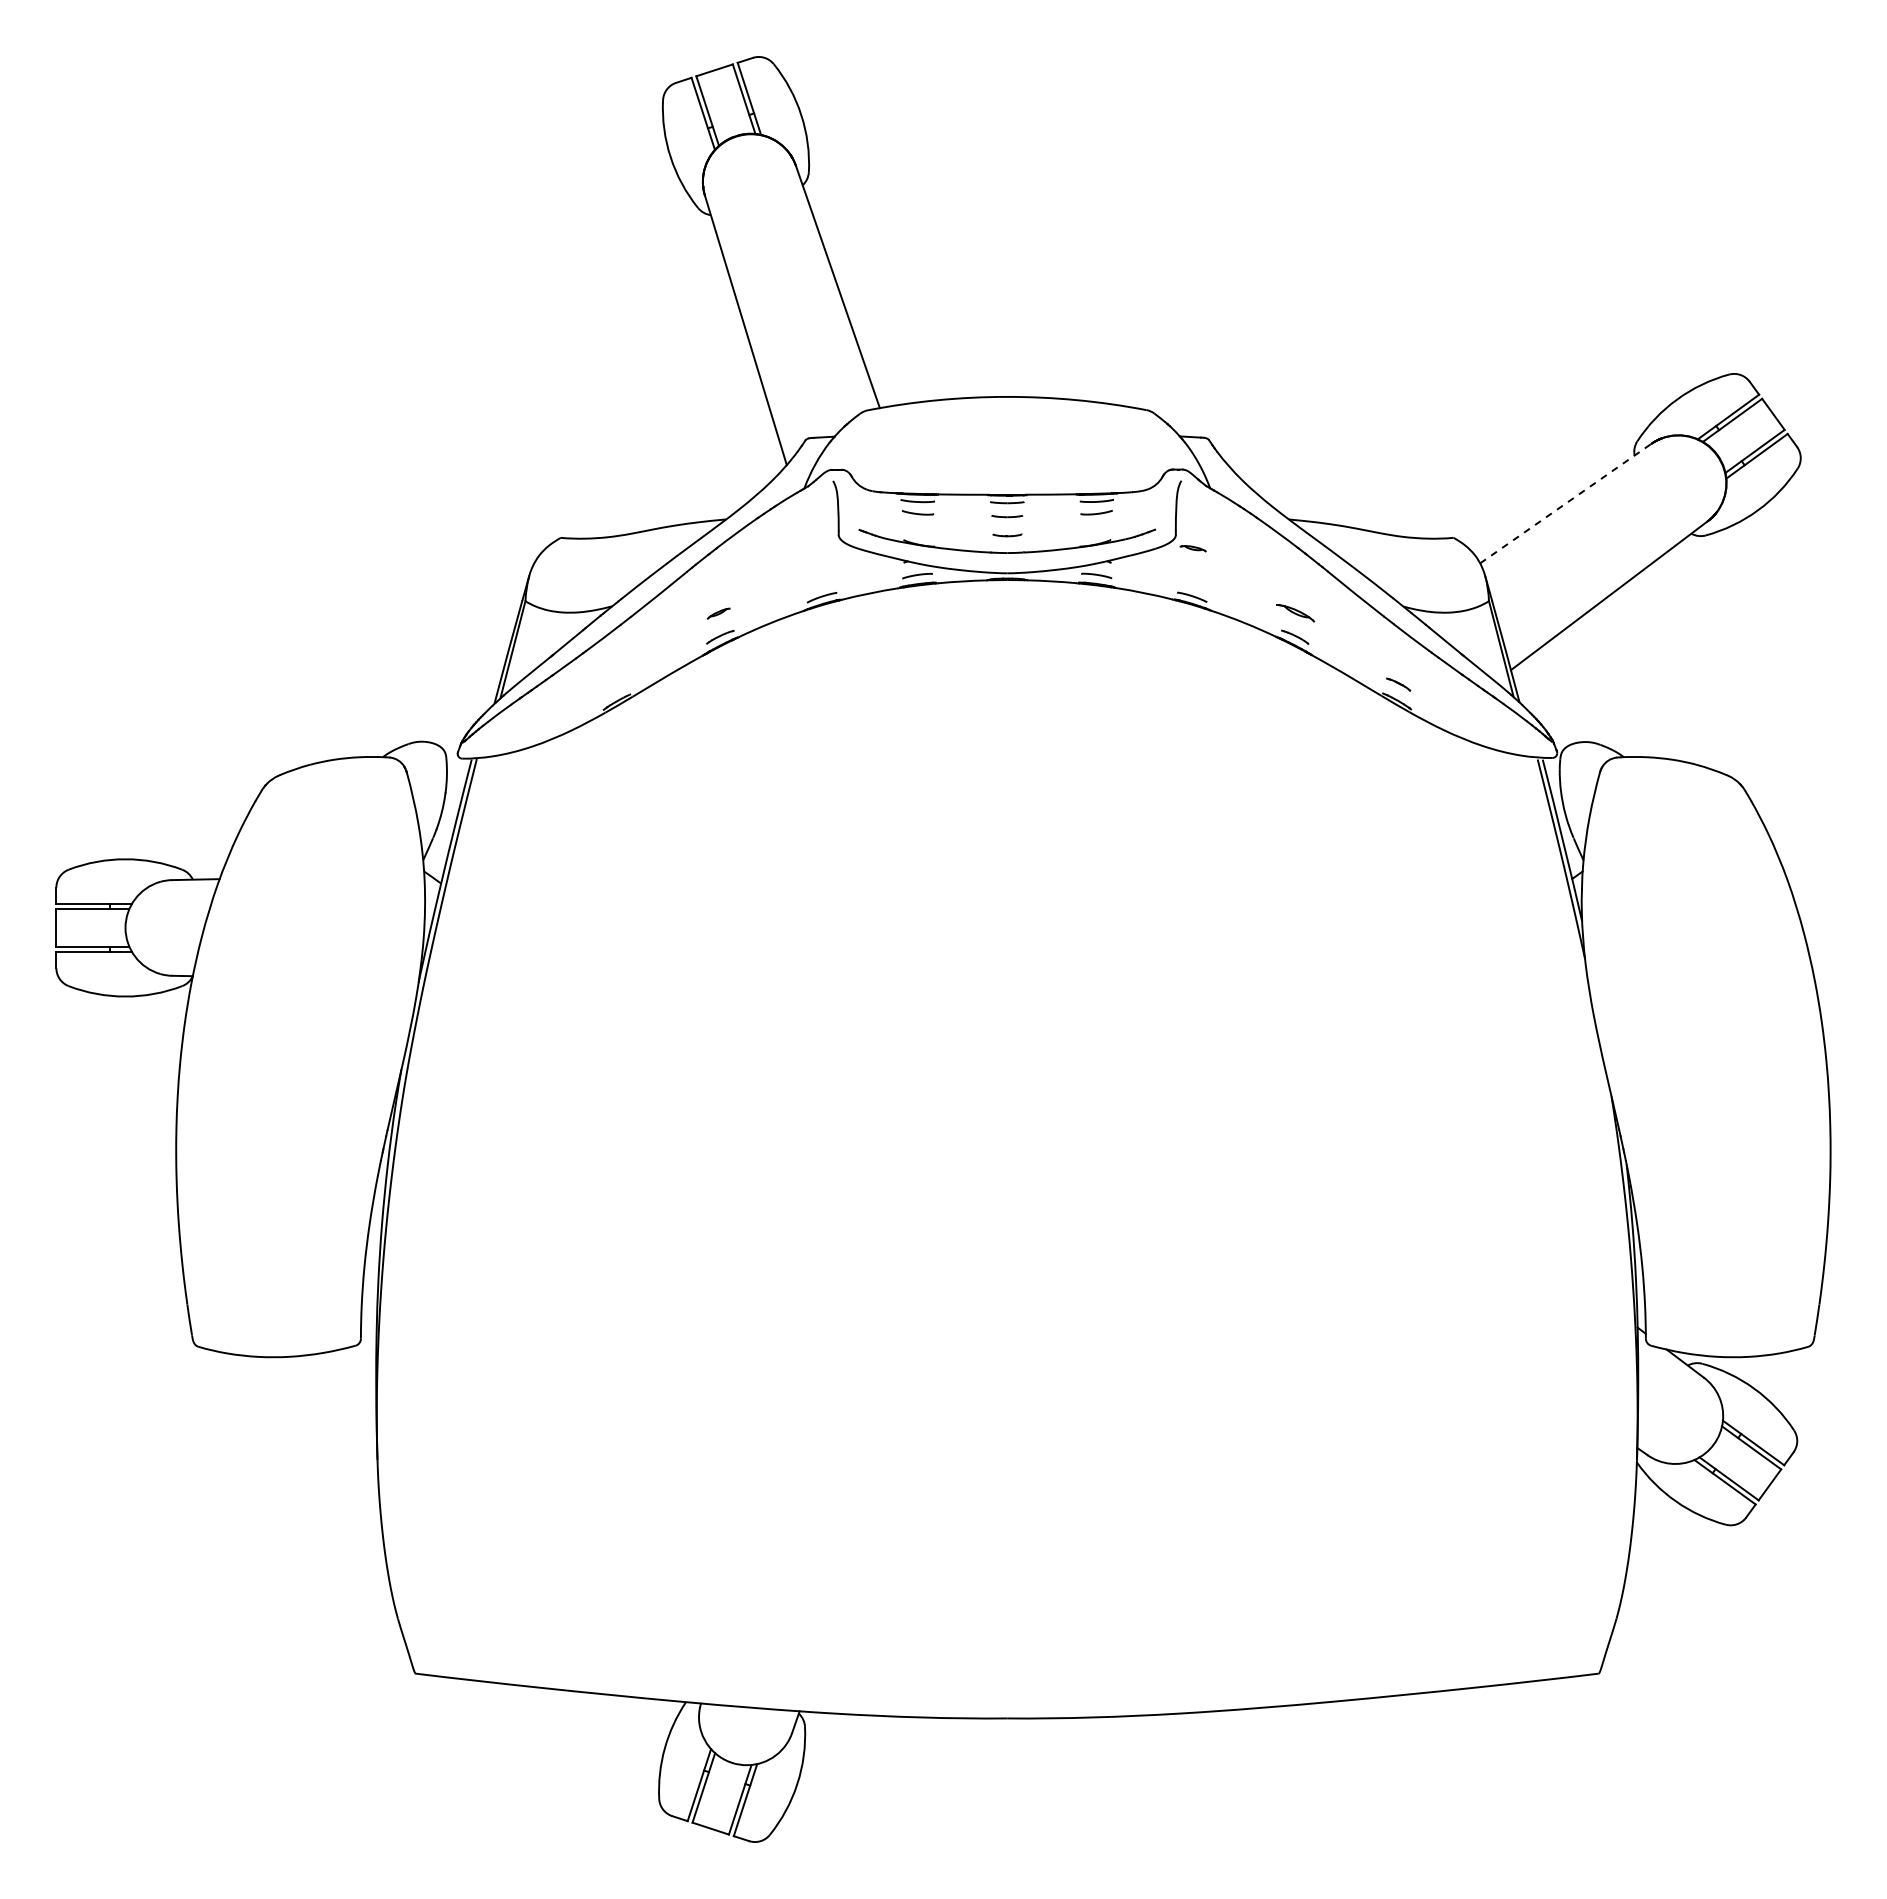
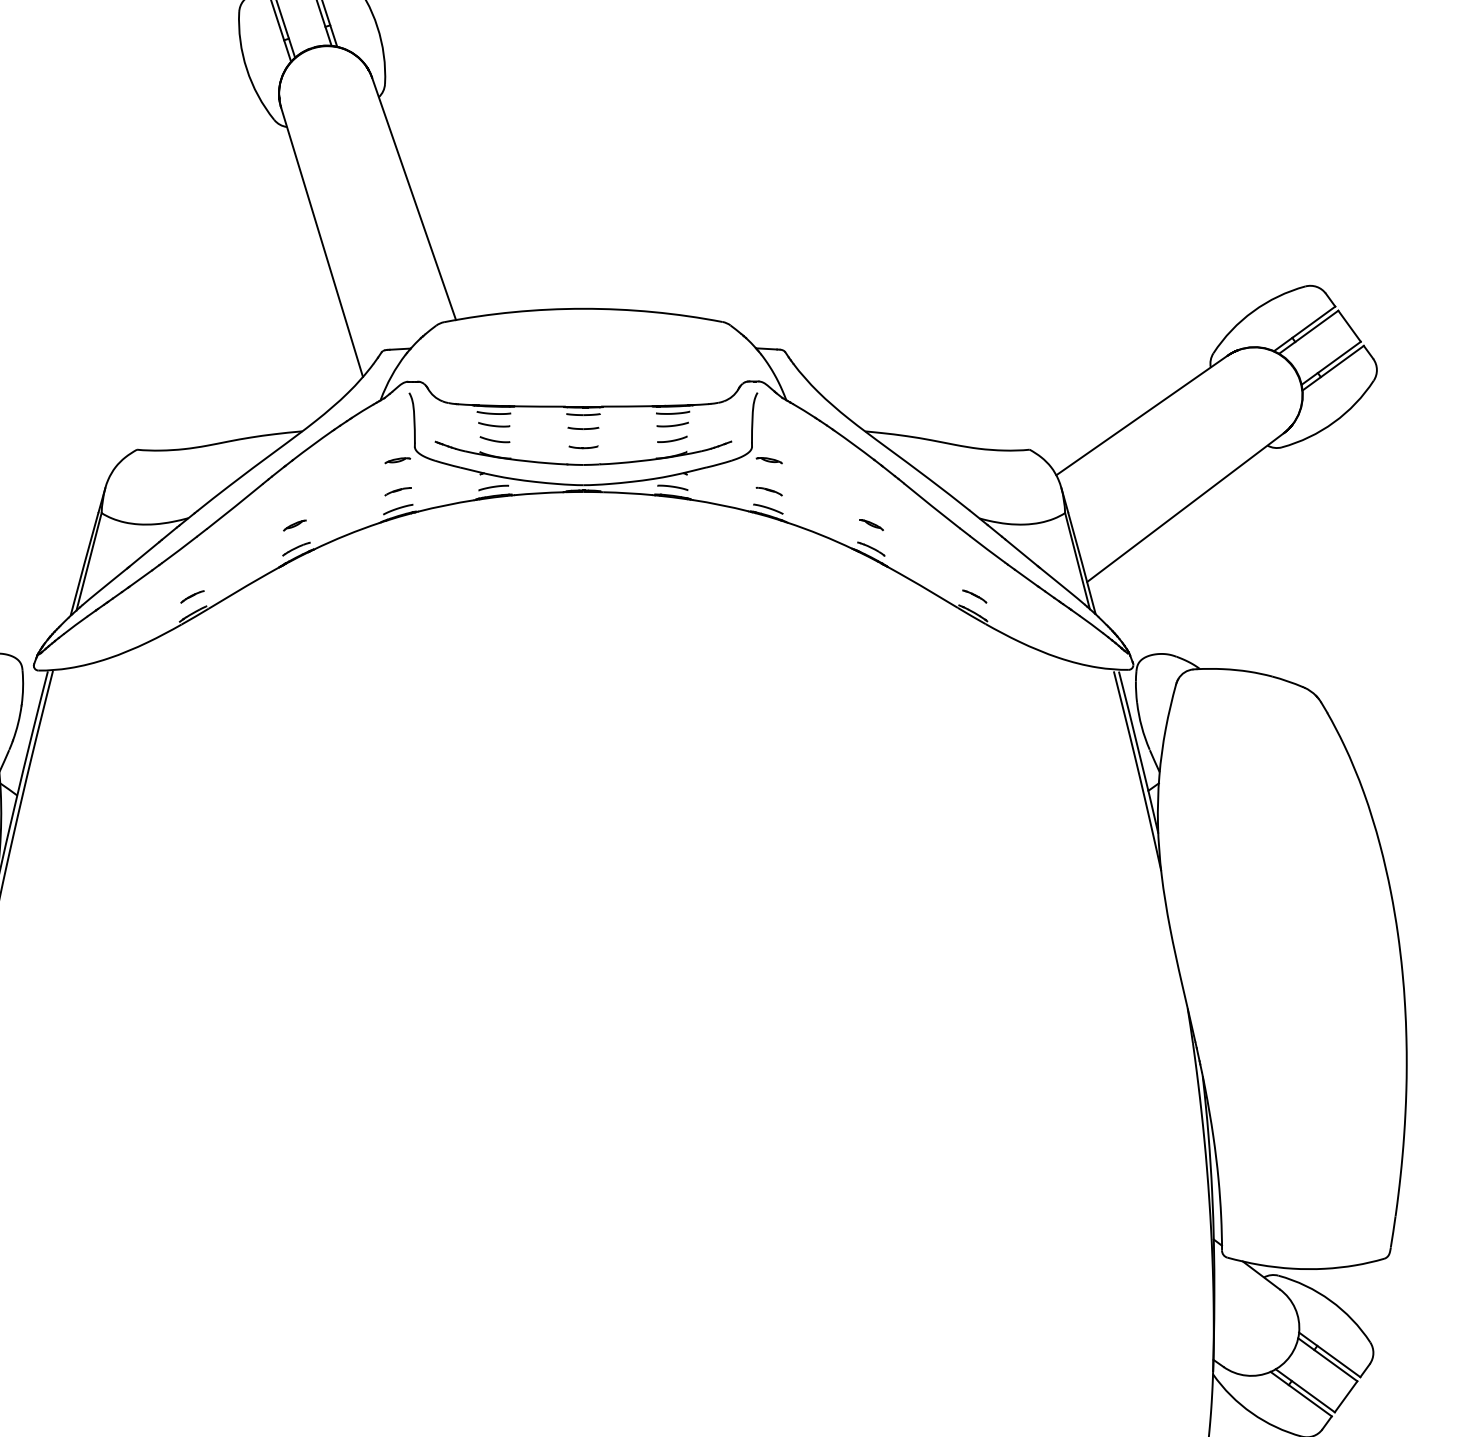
line: (1566, 503) -> (1142, 415), dashed -> solid
curve: (1097, 527) -> (673, 439), added
curve: (918, 528) -> (494, 440), added
part: (821, 548) -> (397, 460), added
part: (821, 579) -> (397, 491), added
part: (1192, 579) -> (768, 491), added
part: (1295, 613) -> (871, 525), size x0.62
part: (616, 684) -> (192, 596), added

